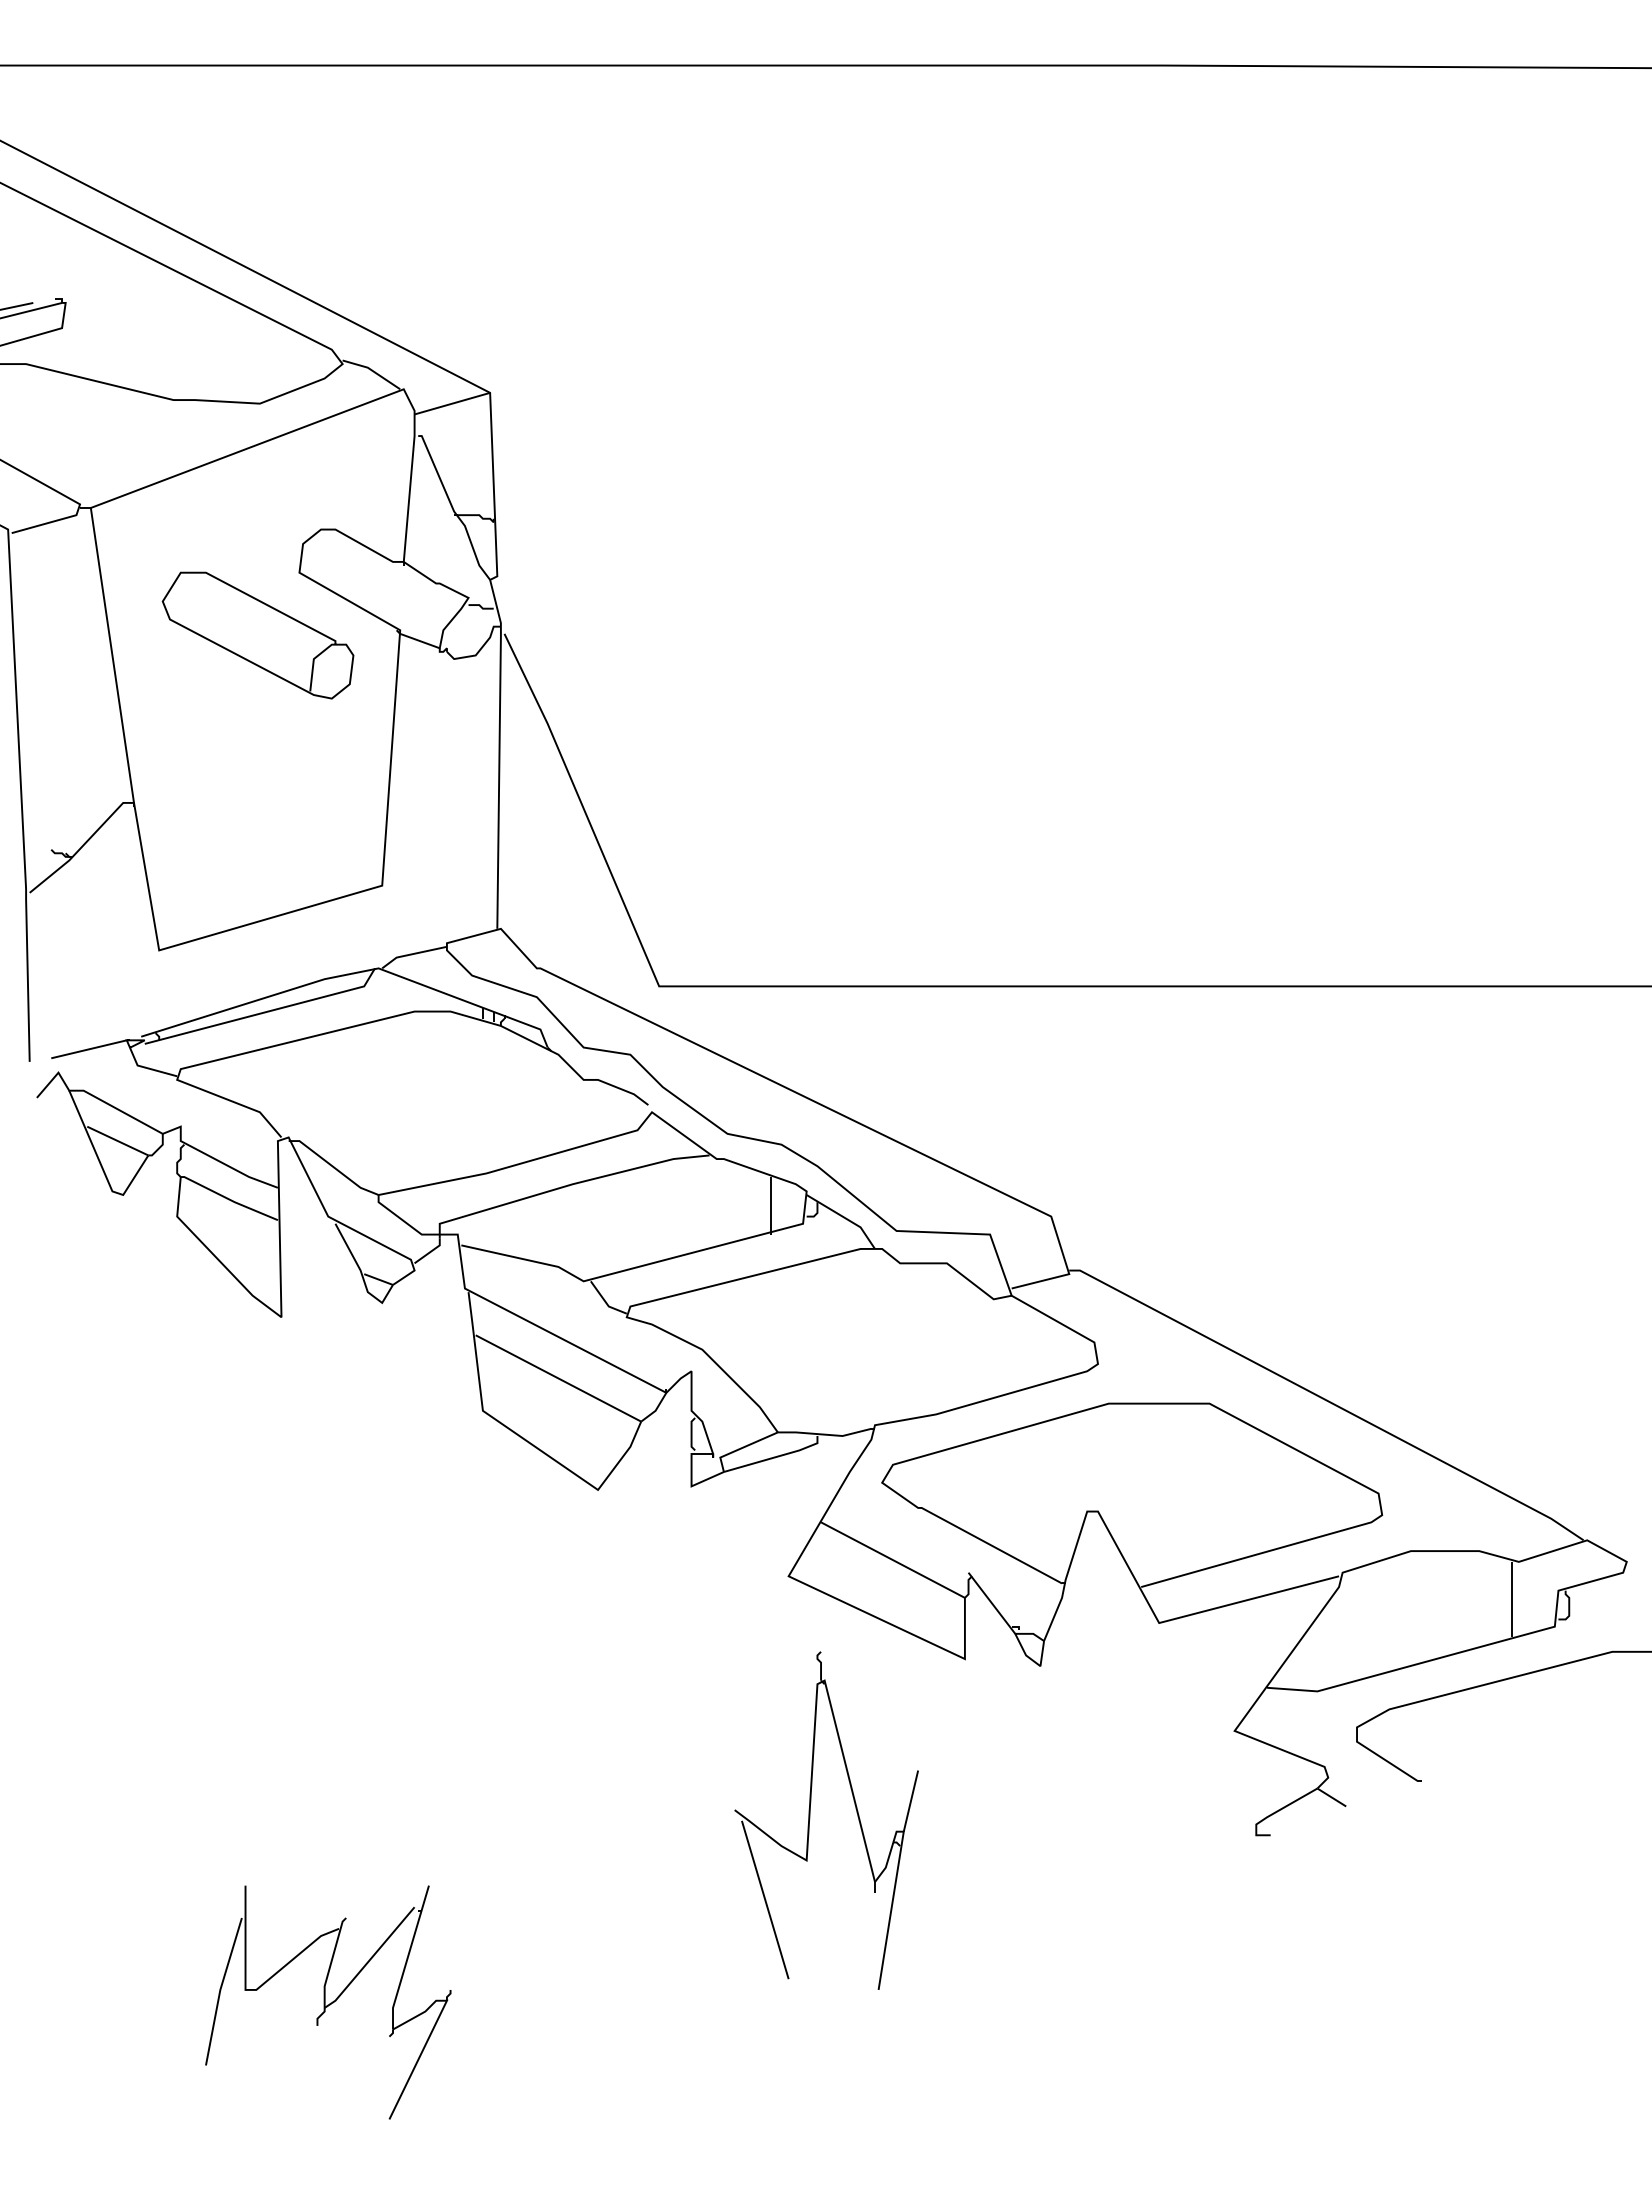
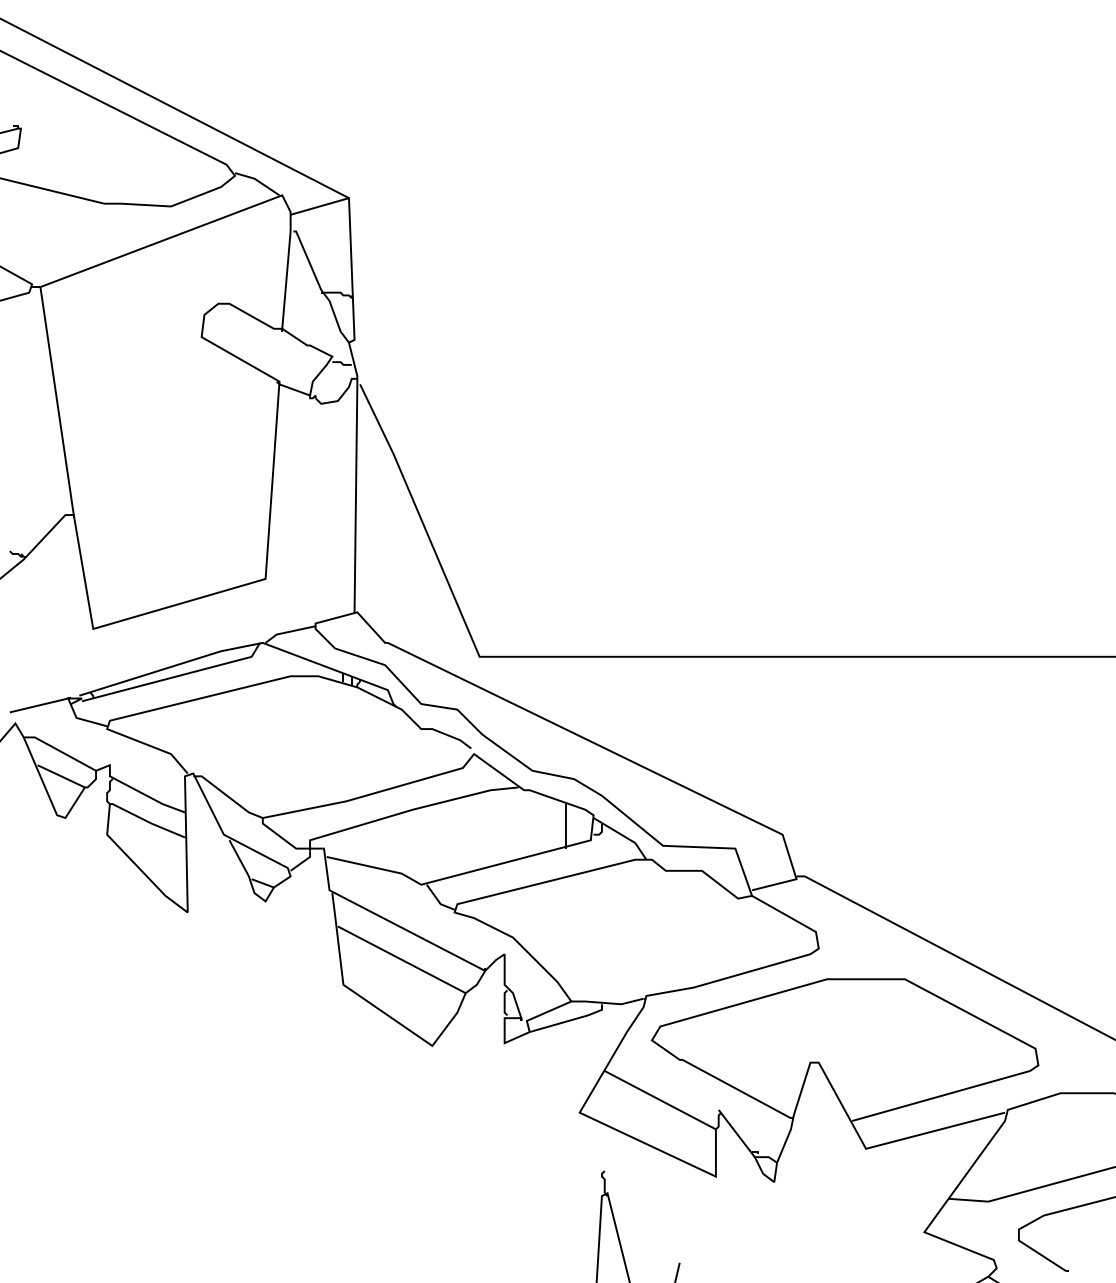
curve: (246, 658) -> (160, 403), removed

